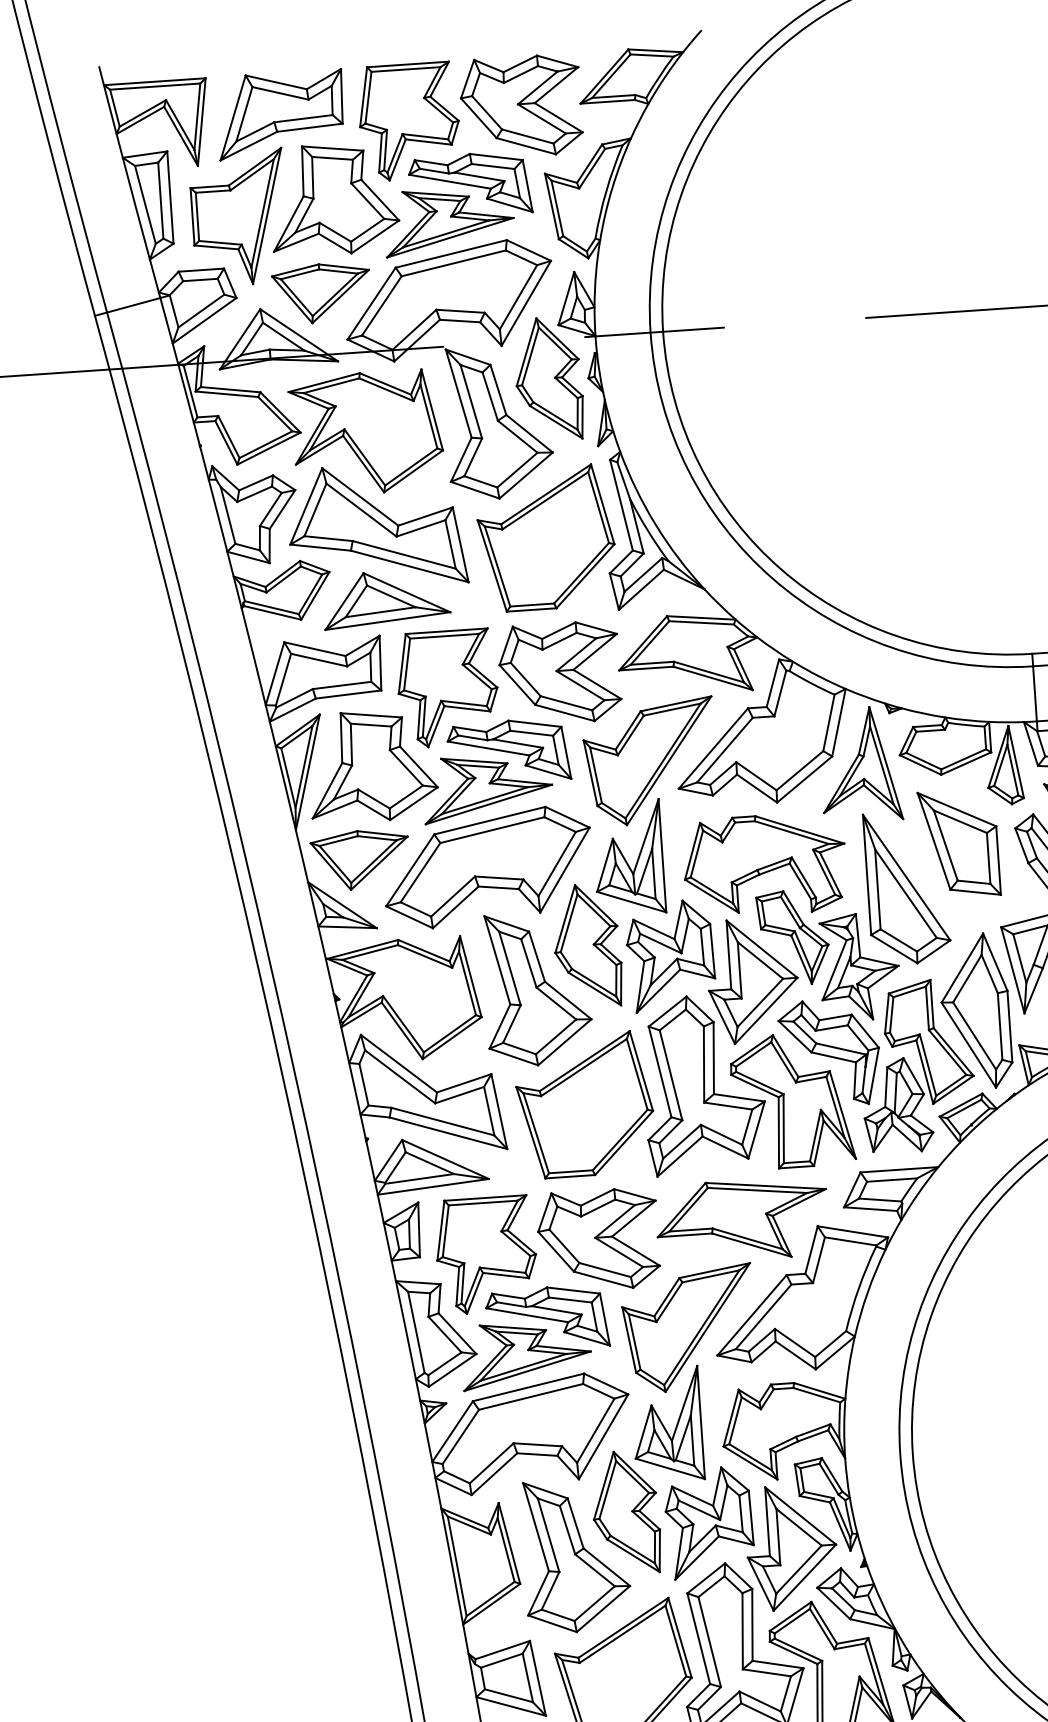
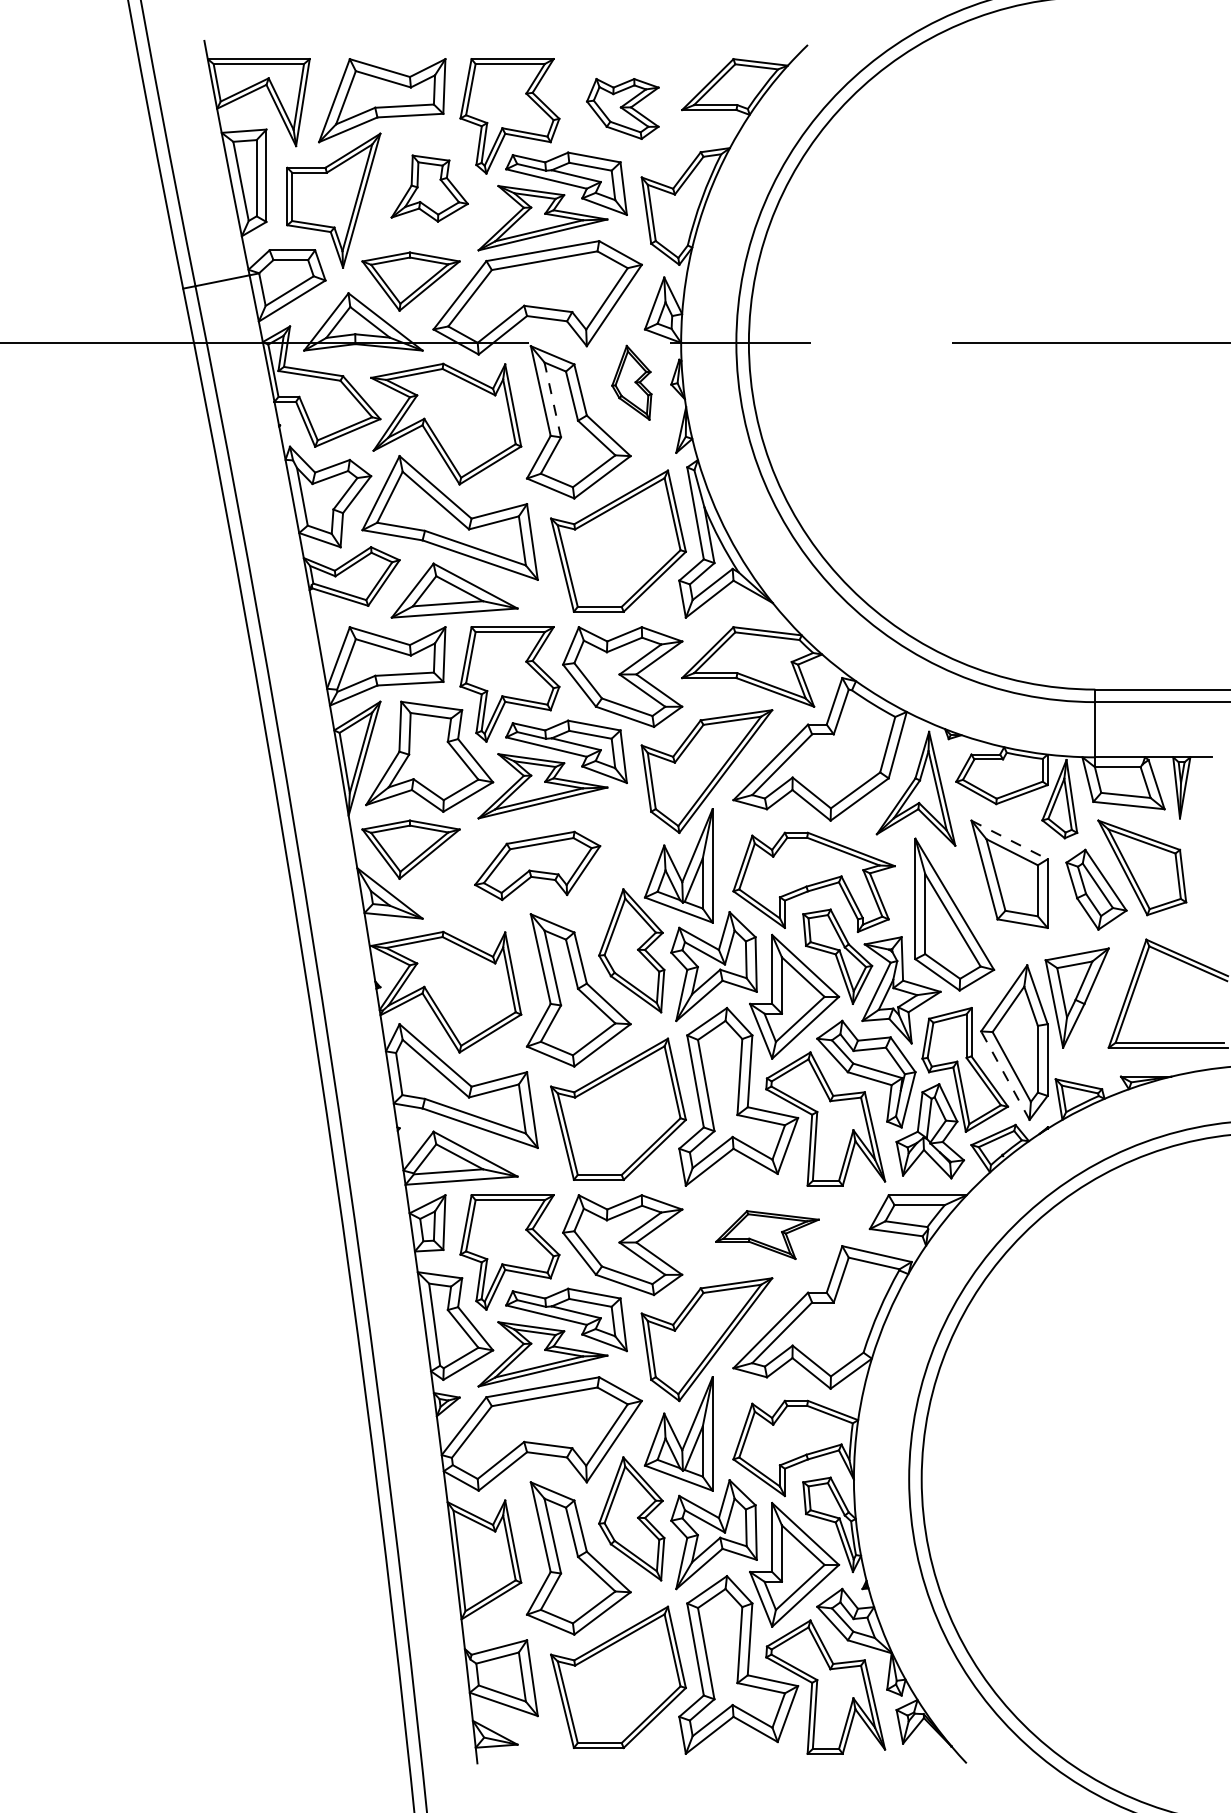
part: (521, 106) -> (622, 108), size x0.6
part: (333, 199) -> (429, 188), size x0.6
part: (548, 378) -> (631, 382), size x0.6
line: (470, 401) -> (552, 399), solid -> dashed
line: (956, 809) -> (1009, 839), solid -> dashed
part: (487, 867) -> (537, 865), size x0.6
line: (968, 1044) -> (1005, 1075), solid -> dashed
part: (742, 1219) -> (767, 1234), size x0.6

